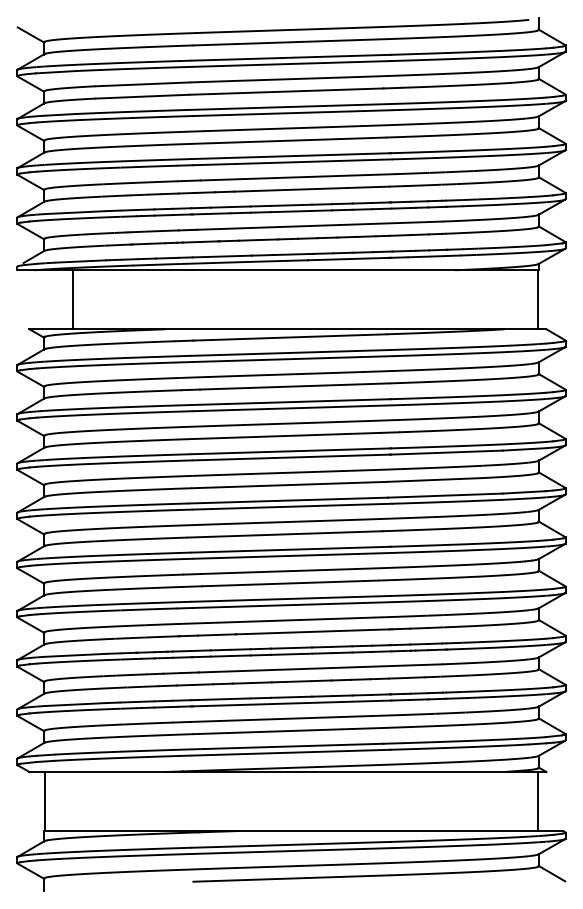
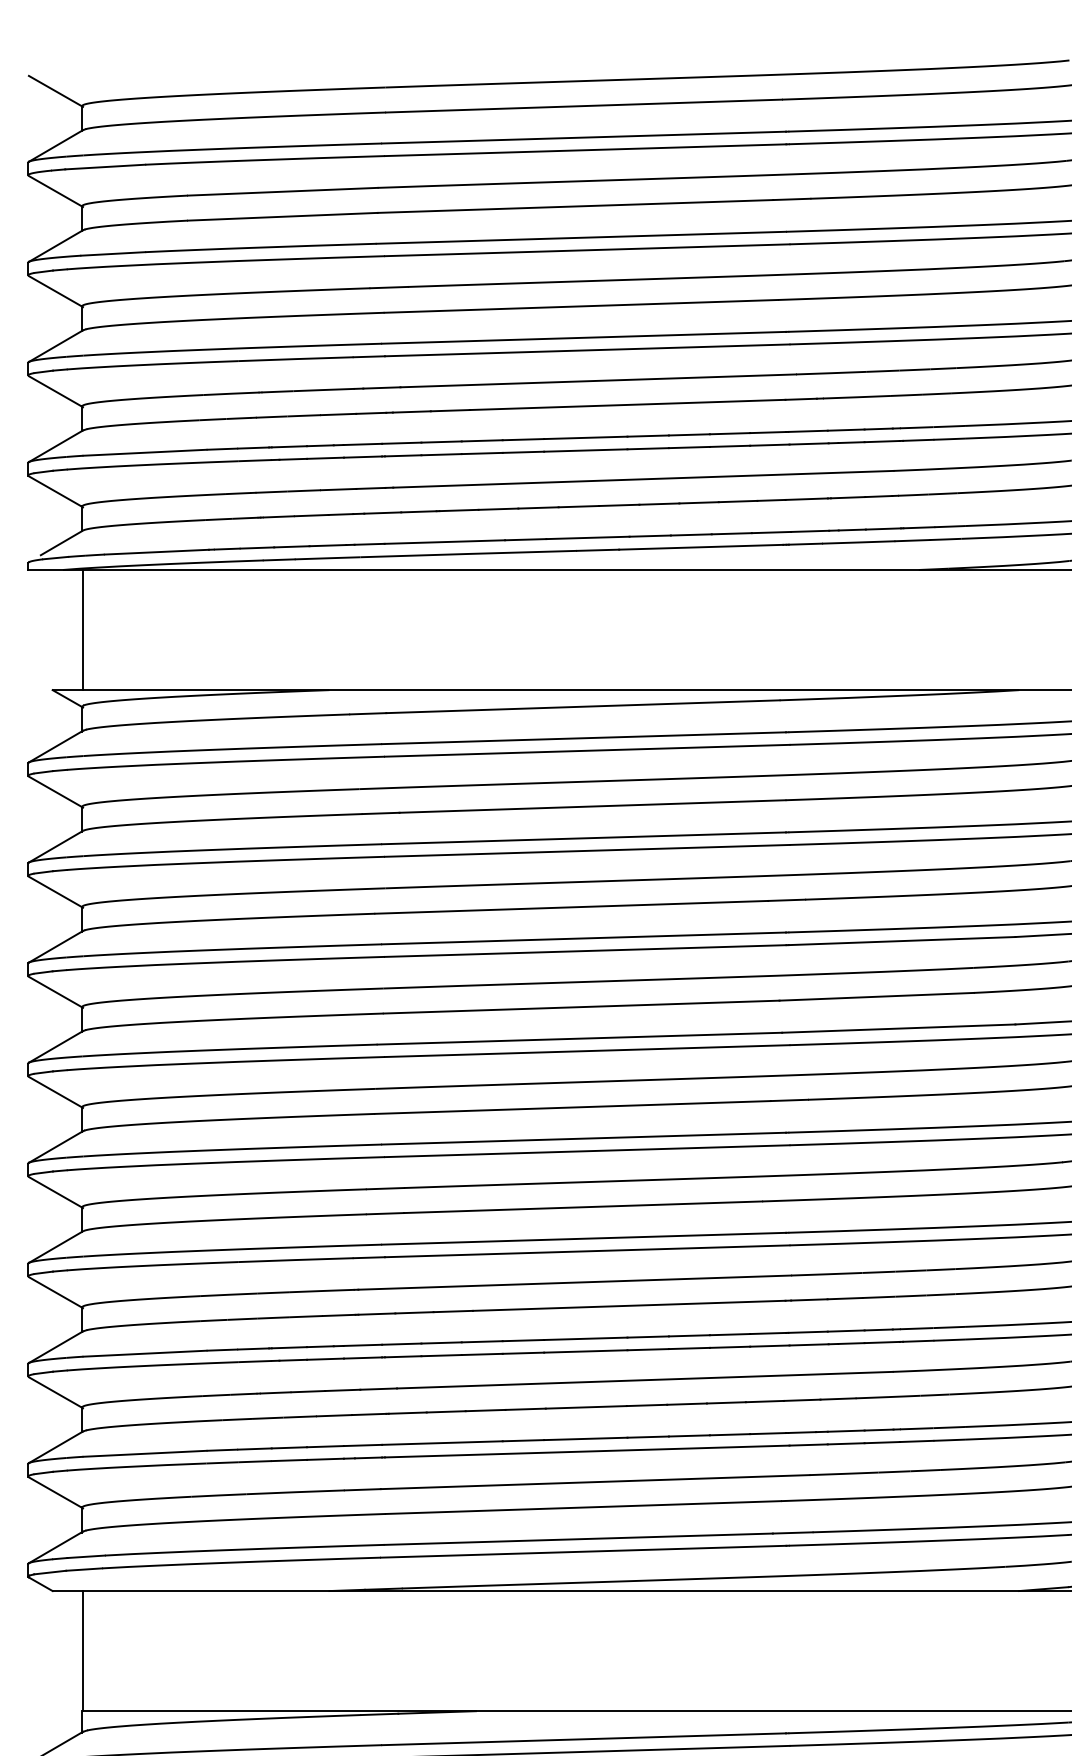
line: (72, 299) -> (83, 629), moved

